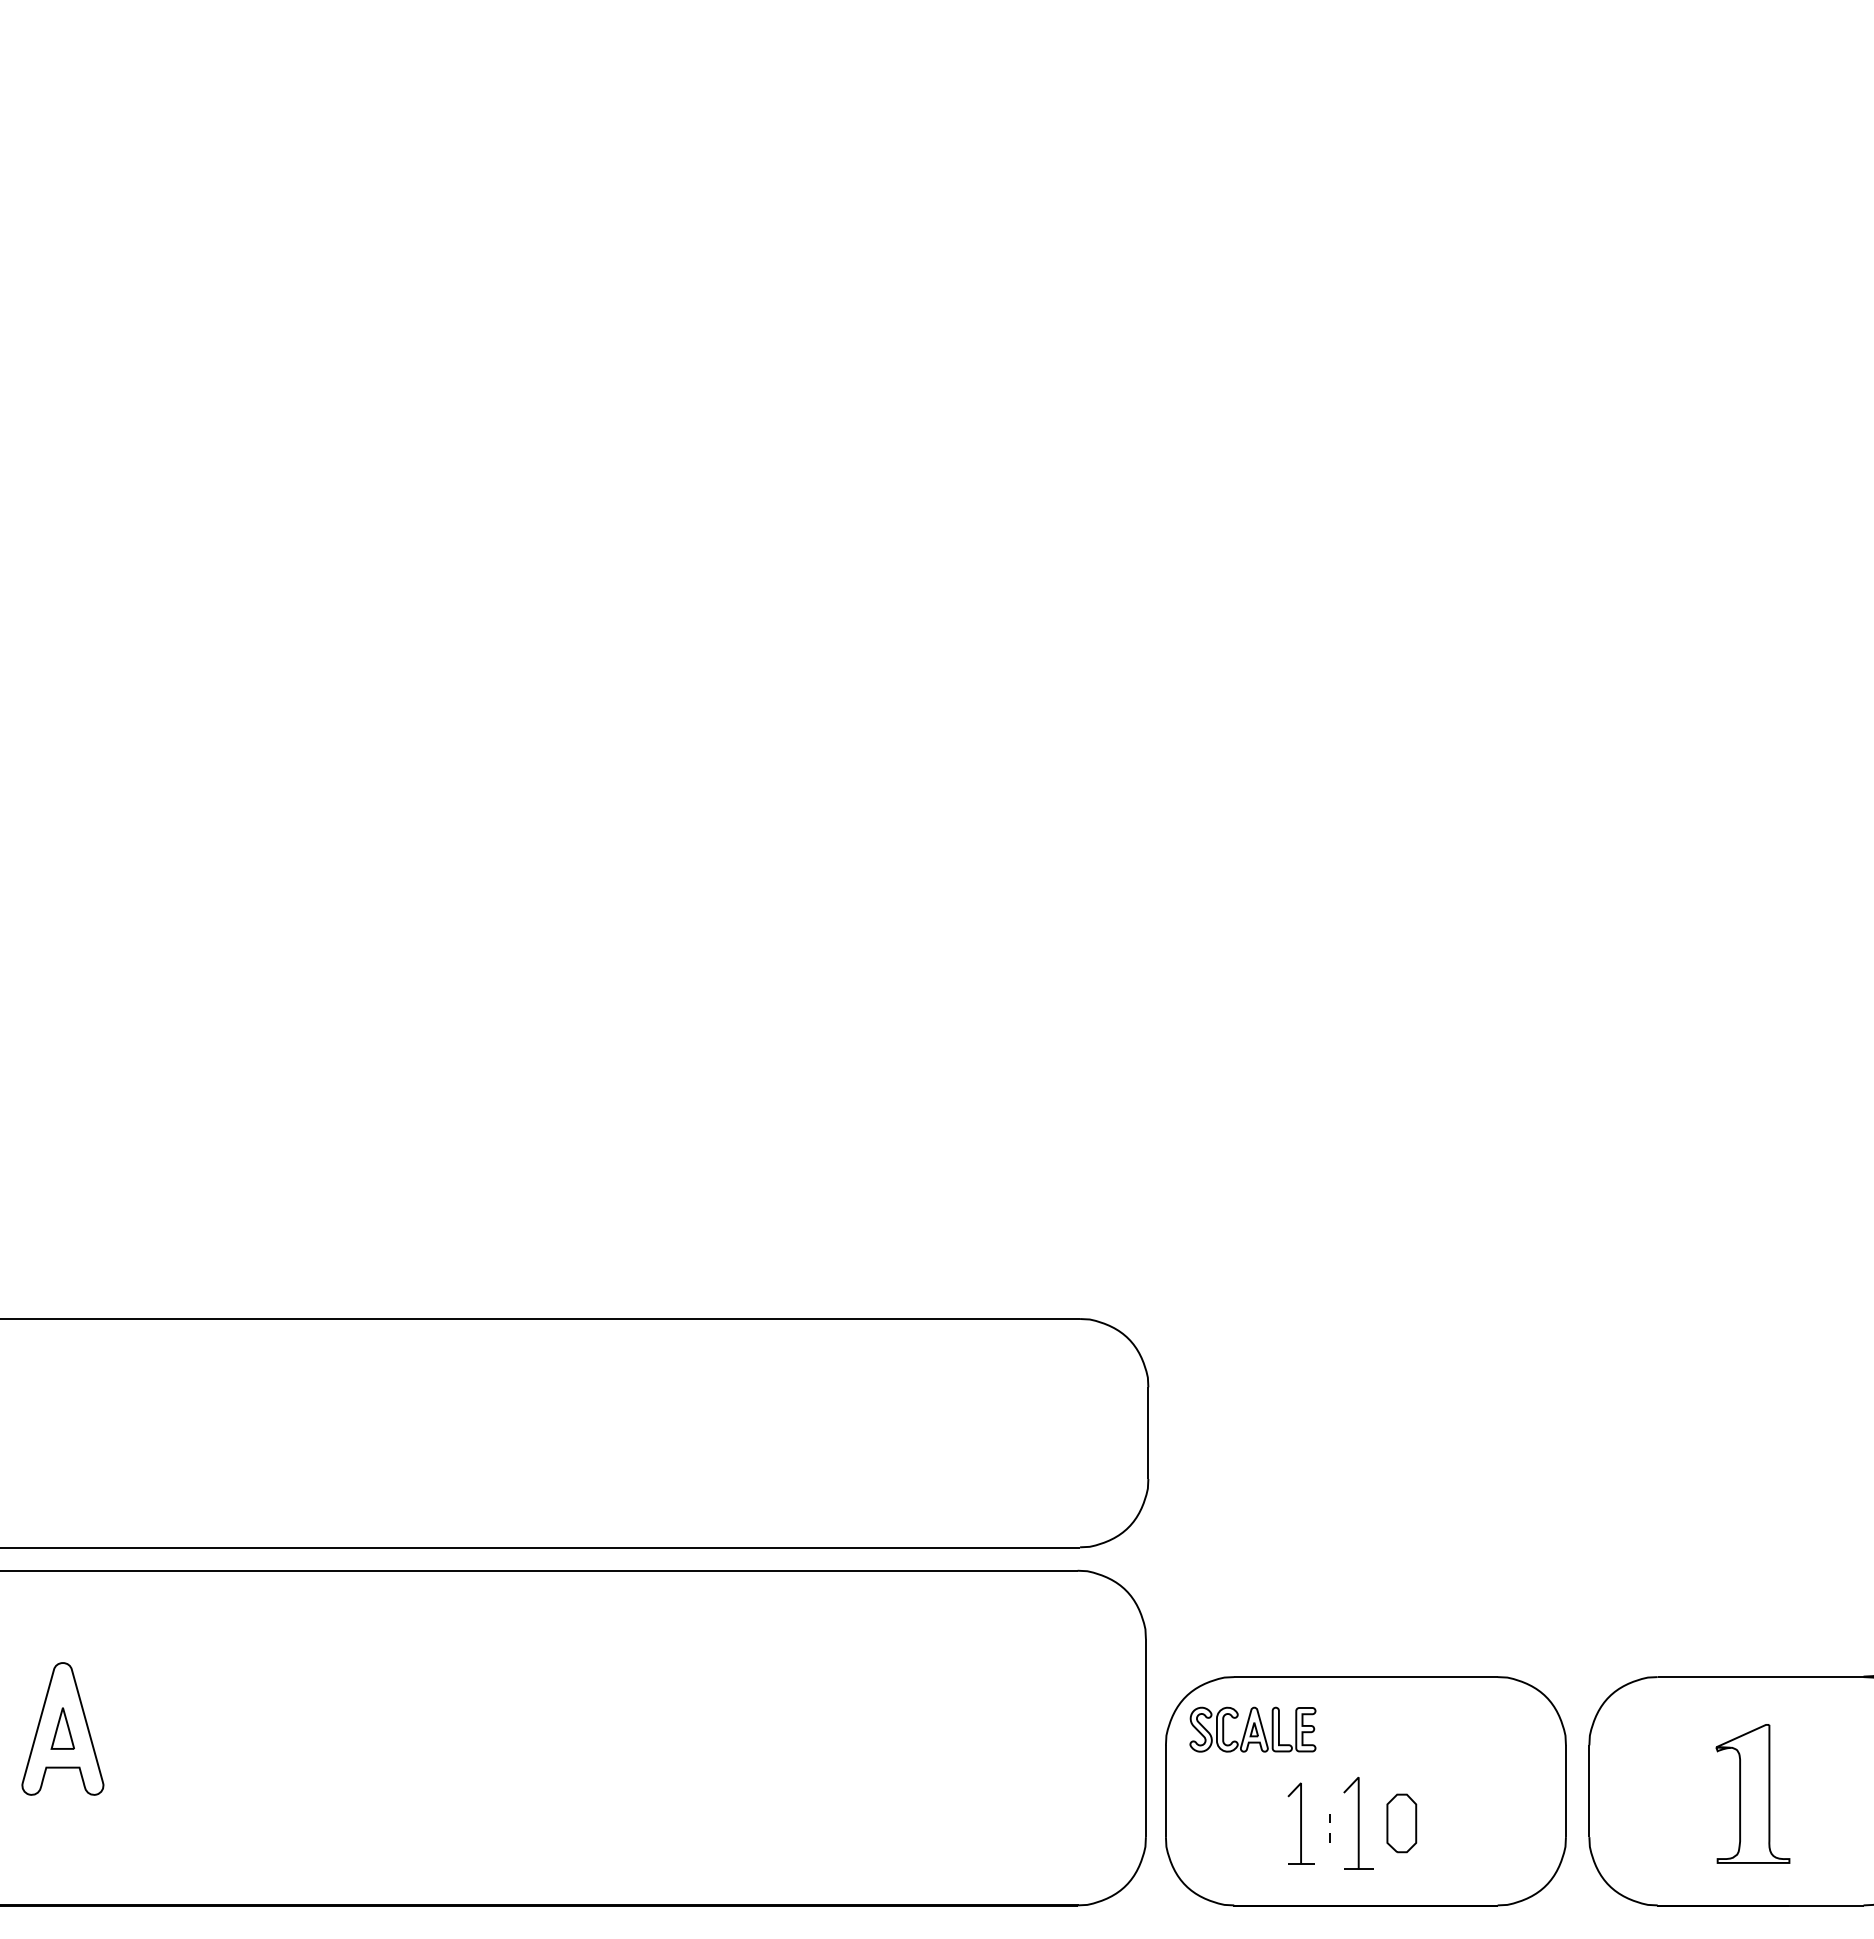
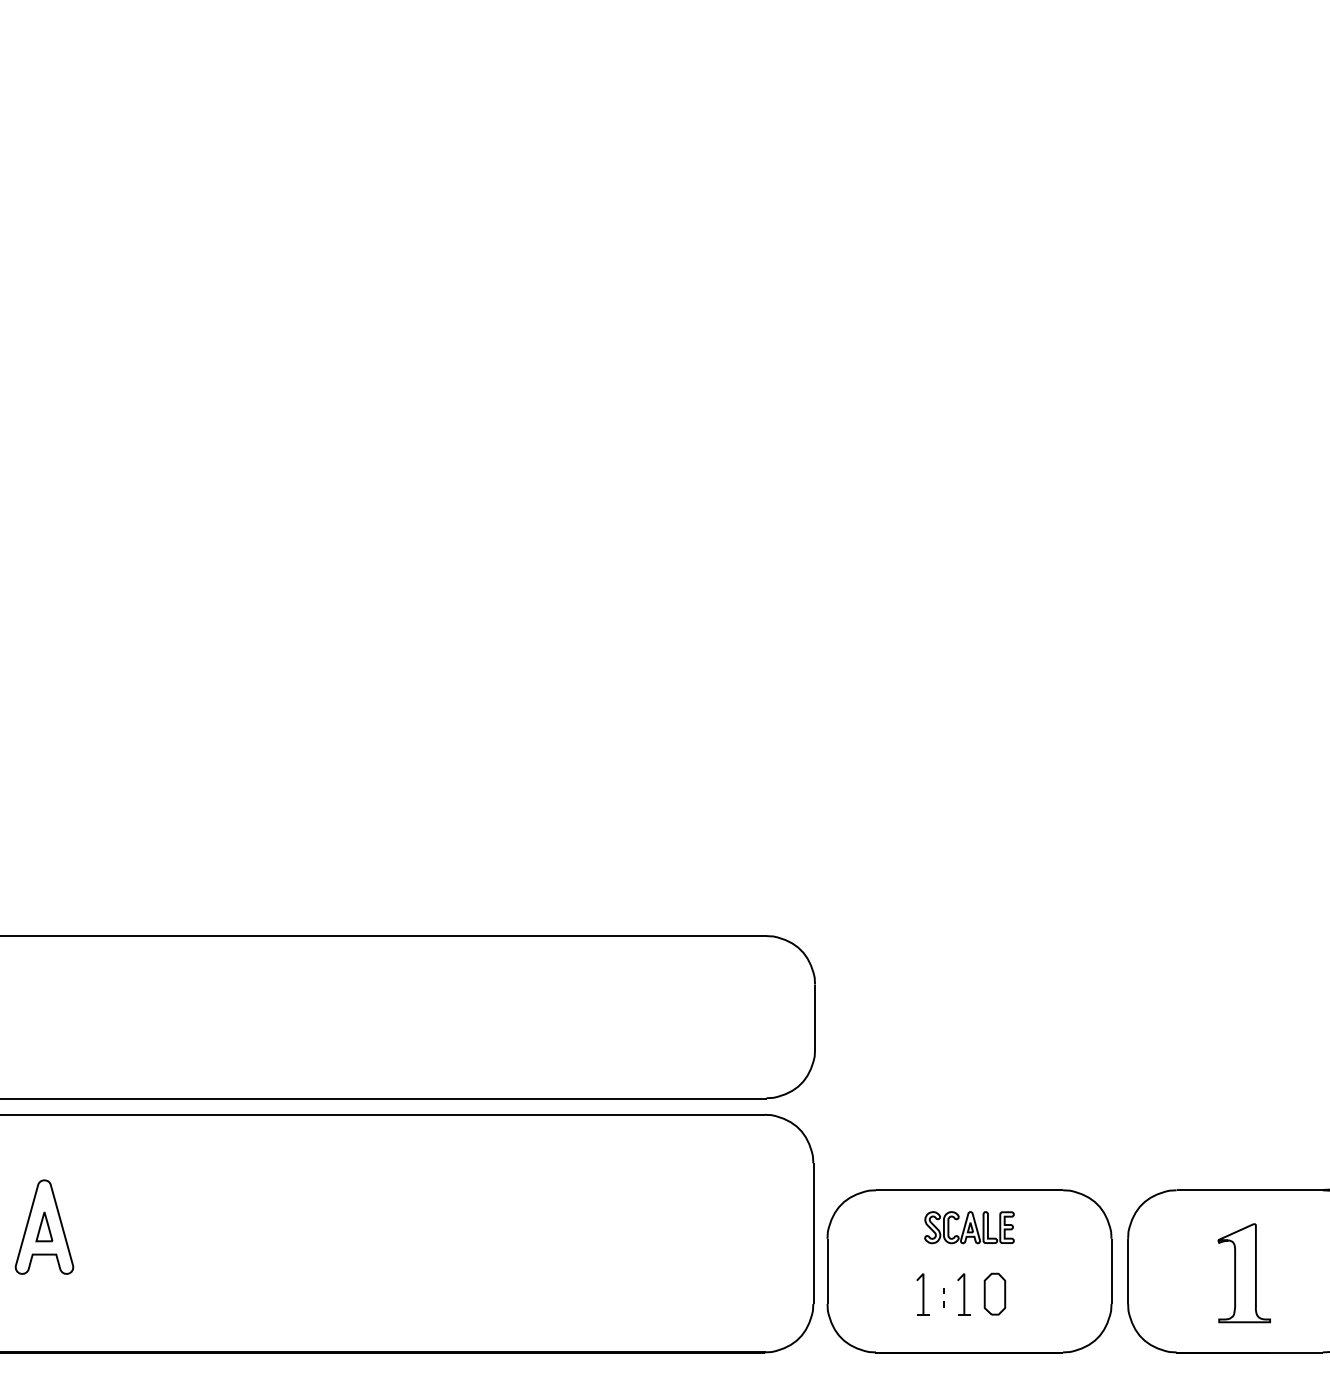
part: (1252, 1729) -> (969, 1227), moved
part: (1300, 1823) -> (923, 1294), size x0.71
part: (1358, 1823) -> (964, 1294), size x0.62

